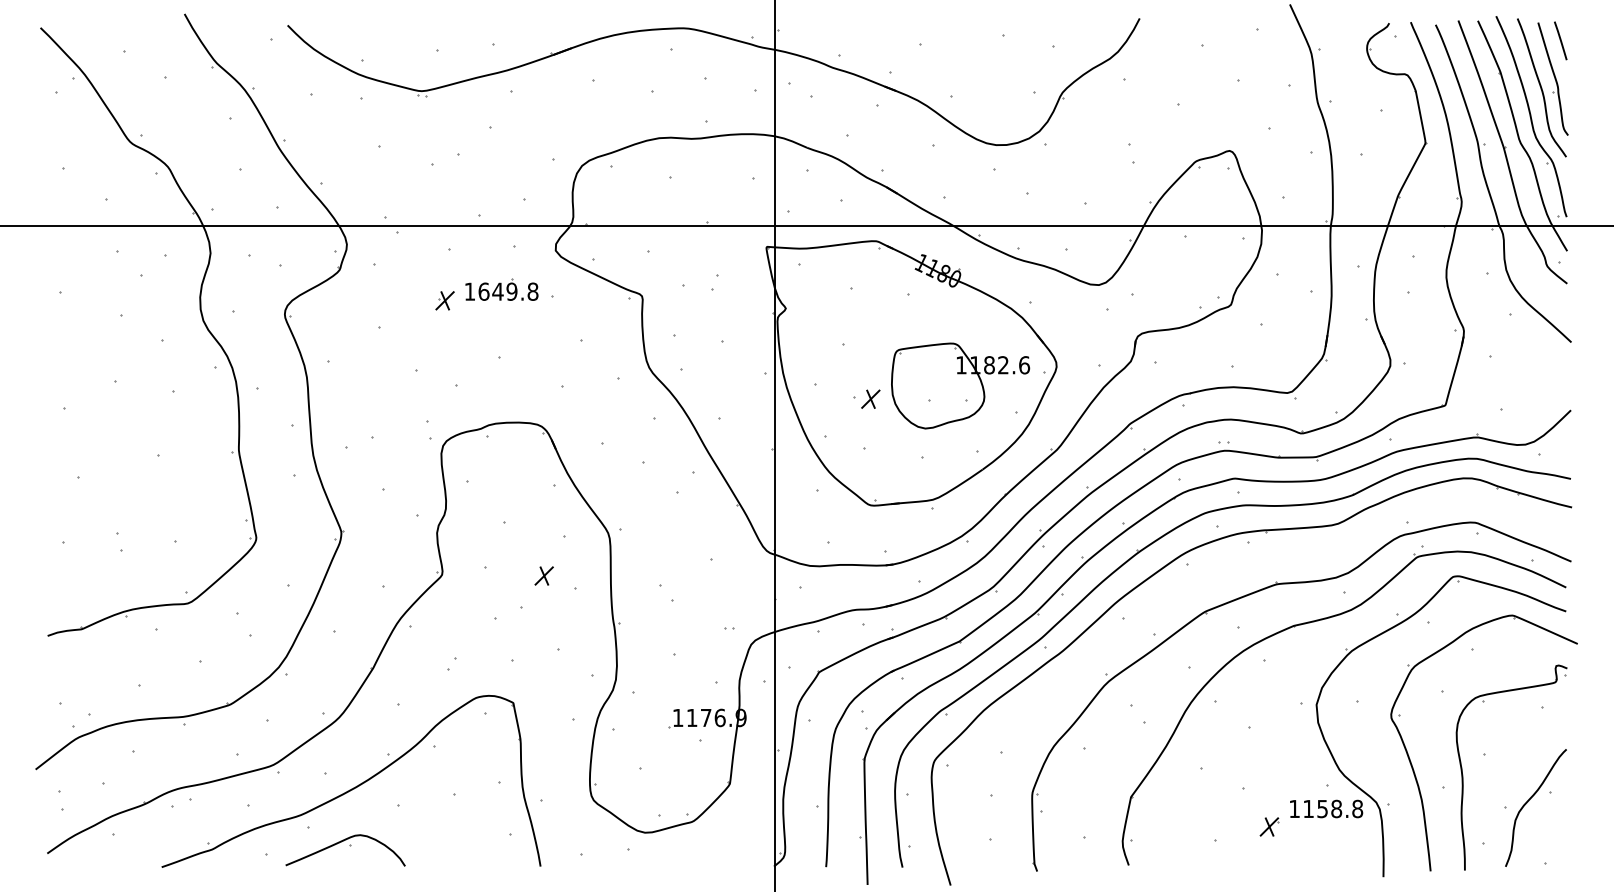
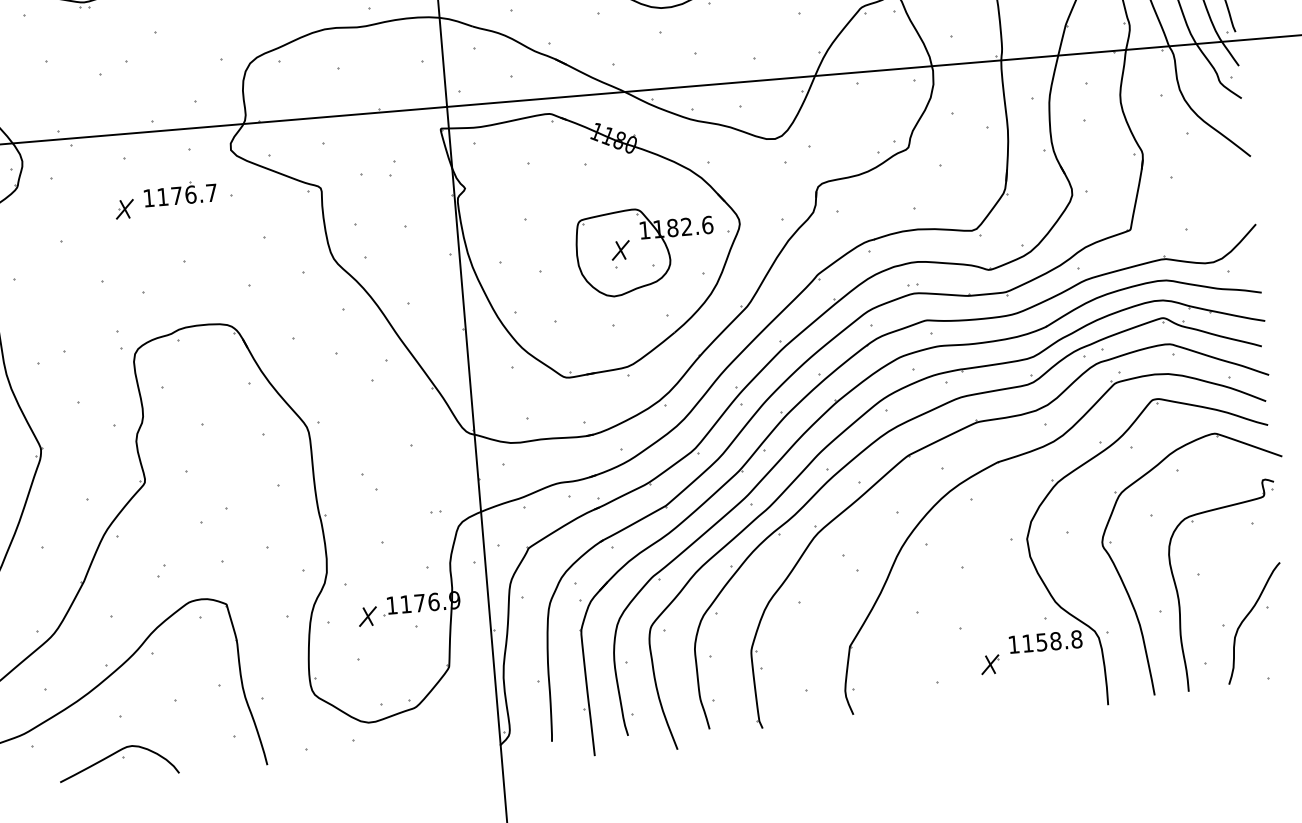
text: (508, 291) -> (187, 194), 1649.8 -> 1176.7
part: (870, 398) -> (620, 249), moved
part: (1233, 569) -> (933, 411), added
part: (543, 575) -> (367, 616), moved
part: (349, 845) -> (122, 757), moved

